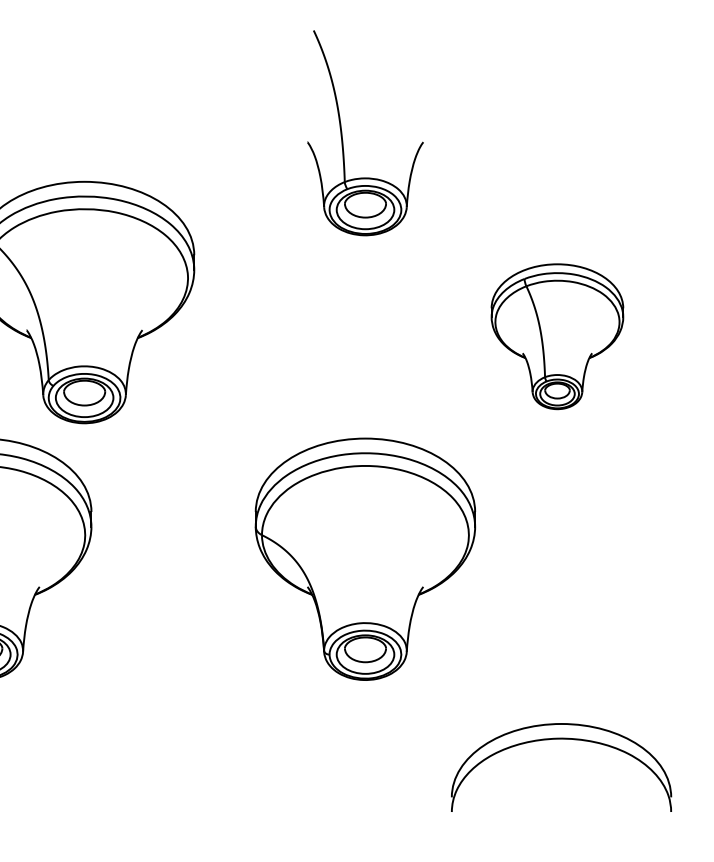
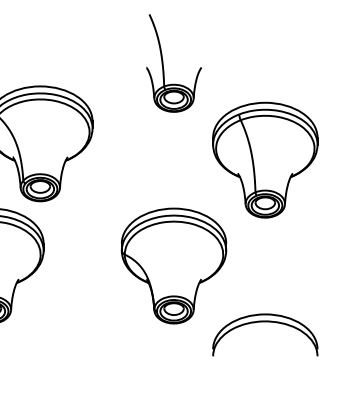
part: (557, 335) -> (265, 159), size x1.67
part: (561, 740) -> (265, 322), moved

